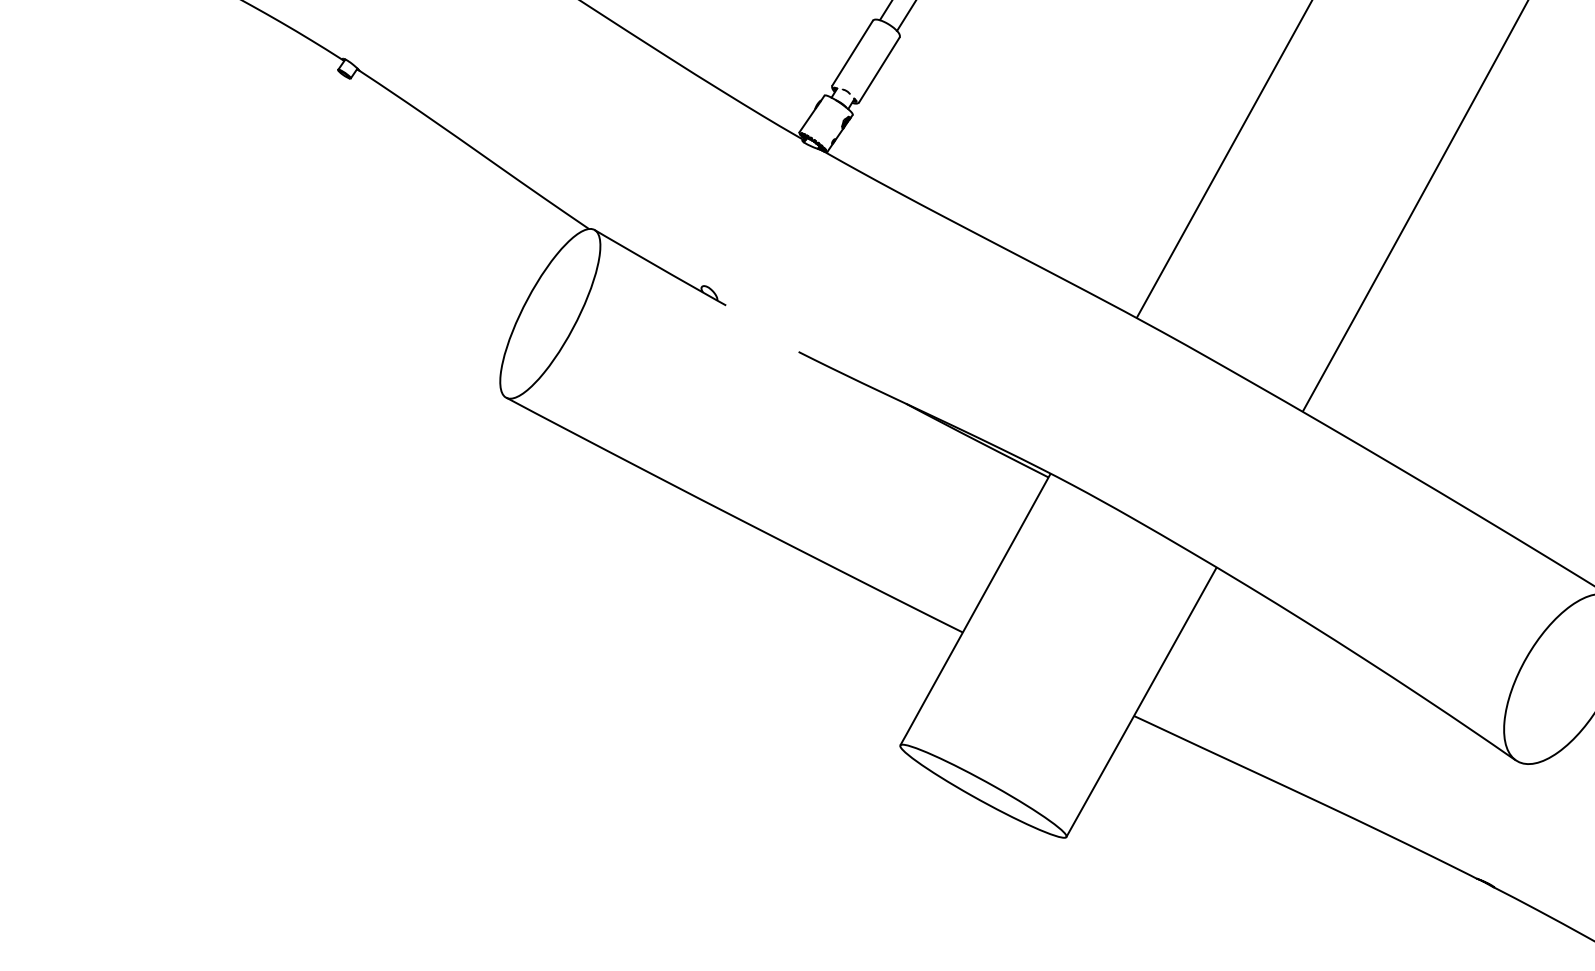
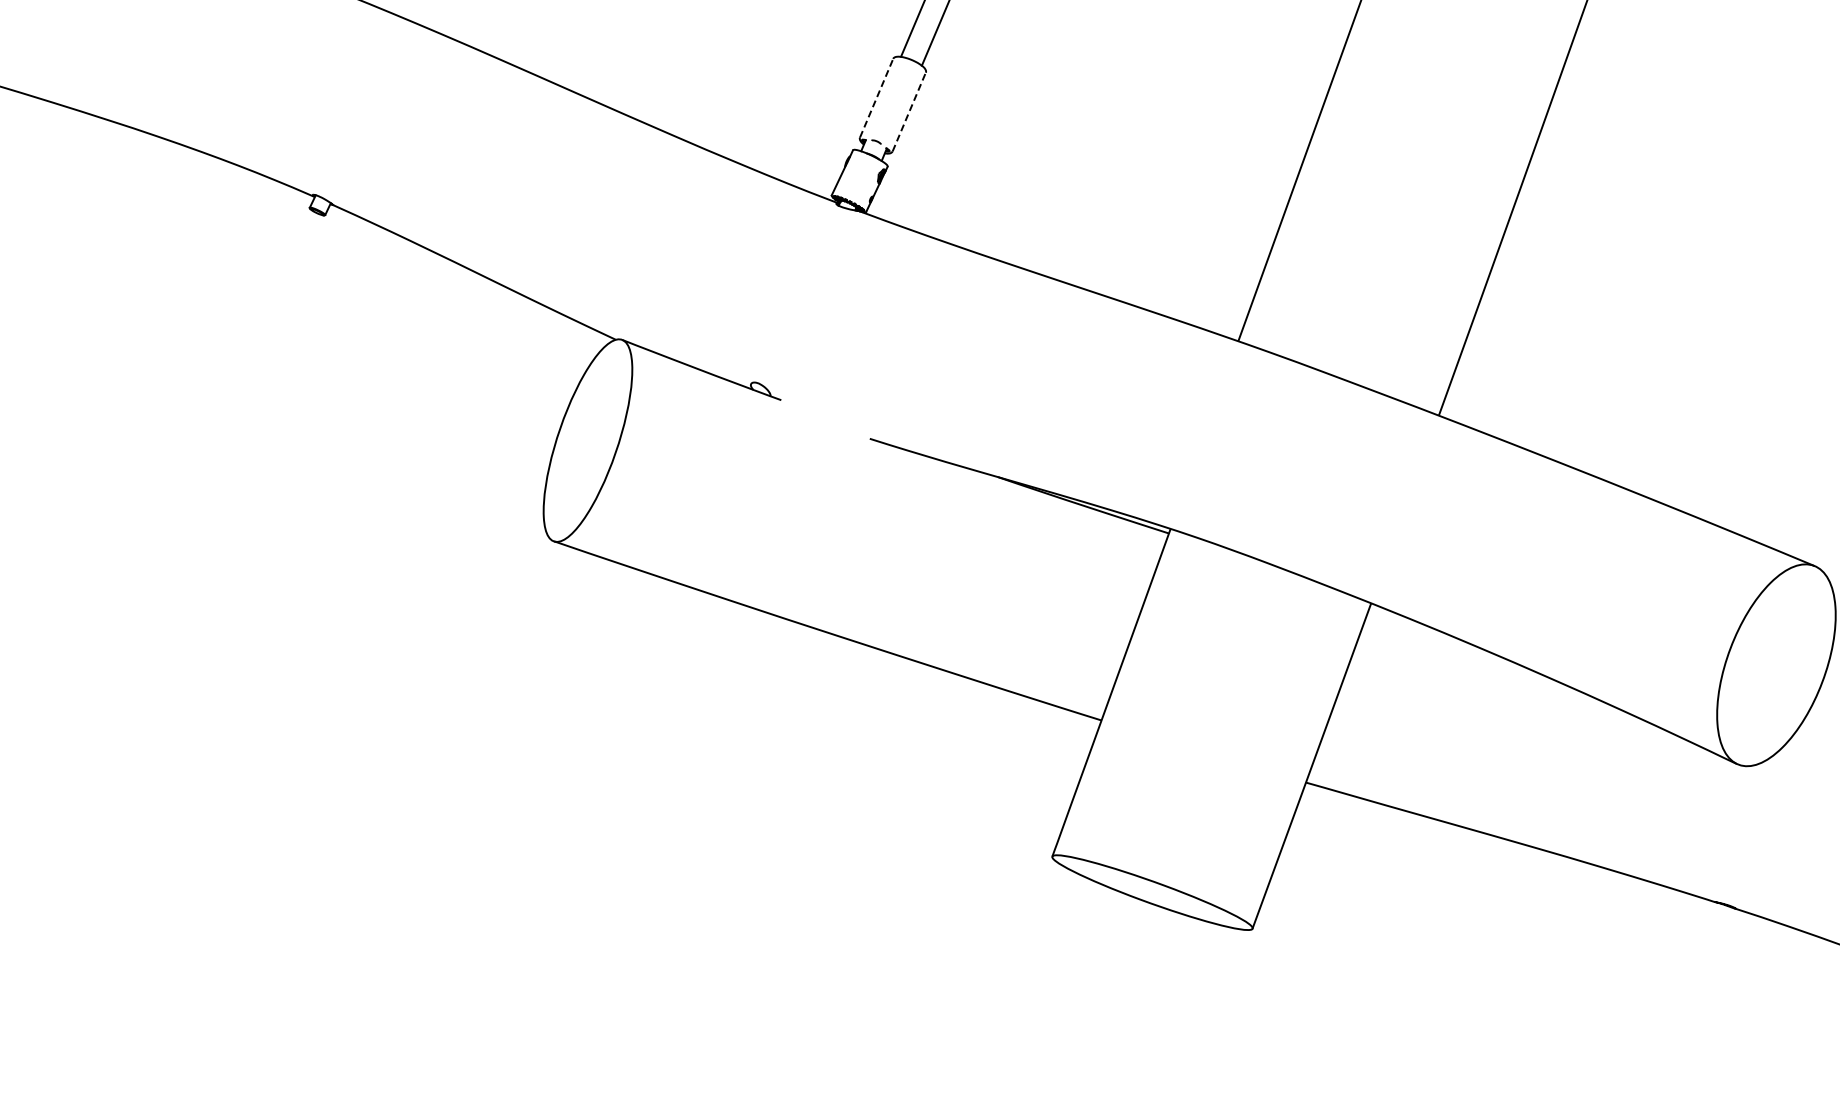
line: (852, 53) -> (876, 98), solid -> dashed
line: (879, 70) -> (909, 112), solid -> dashed

